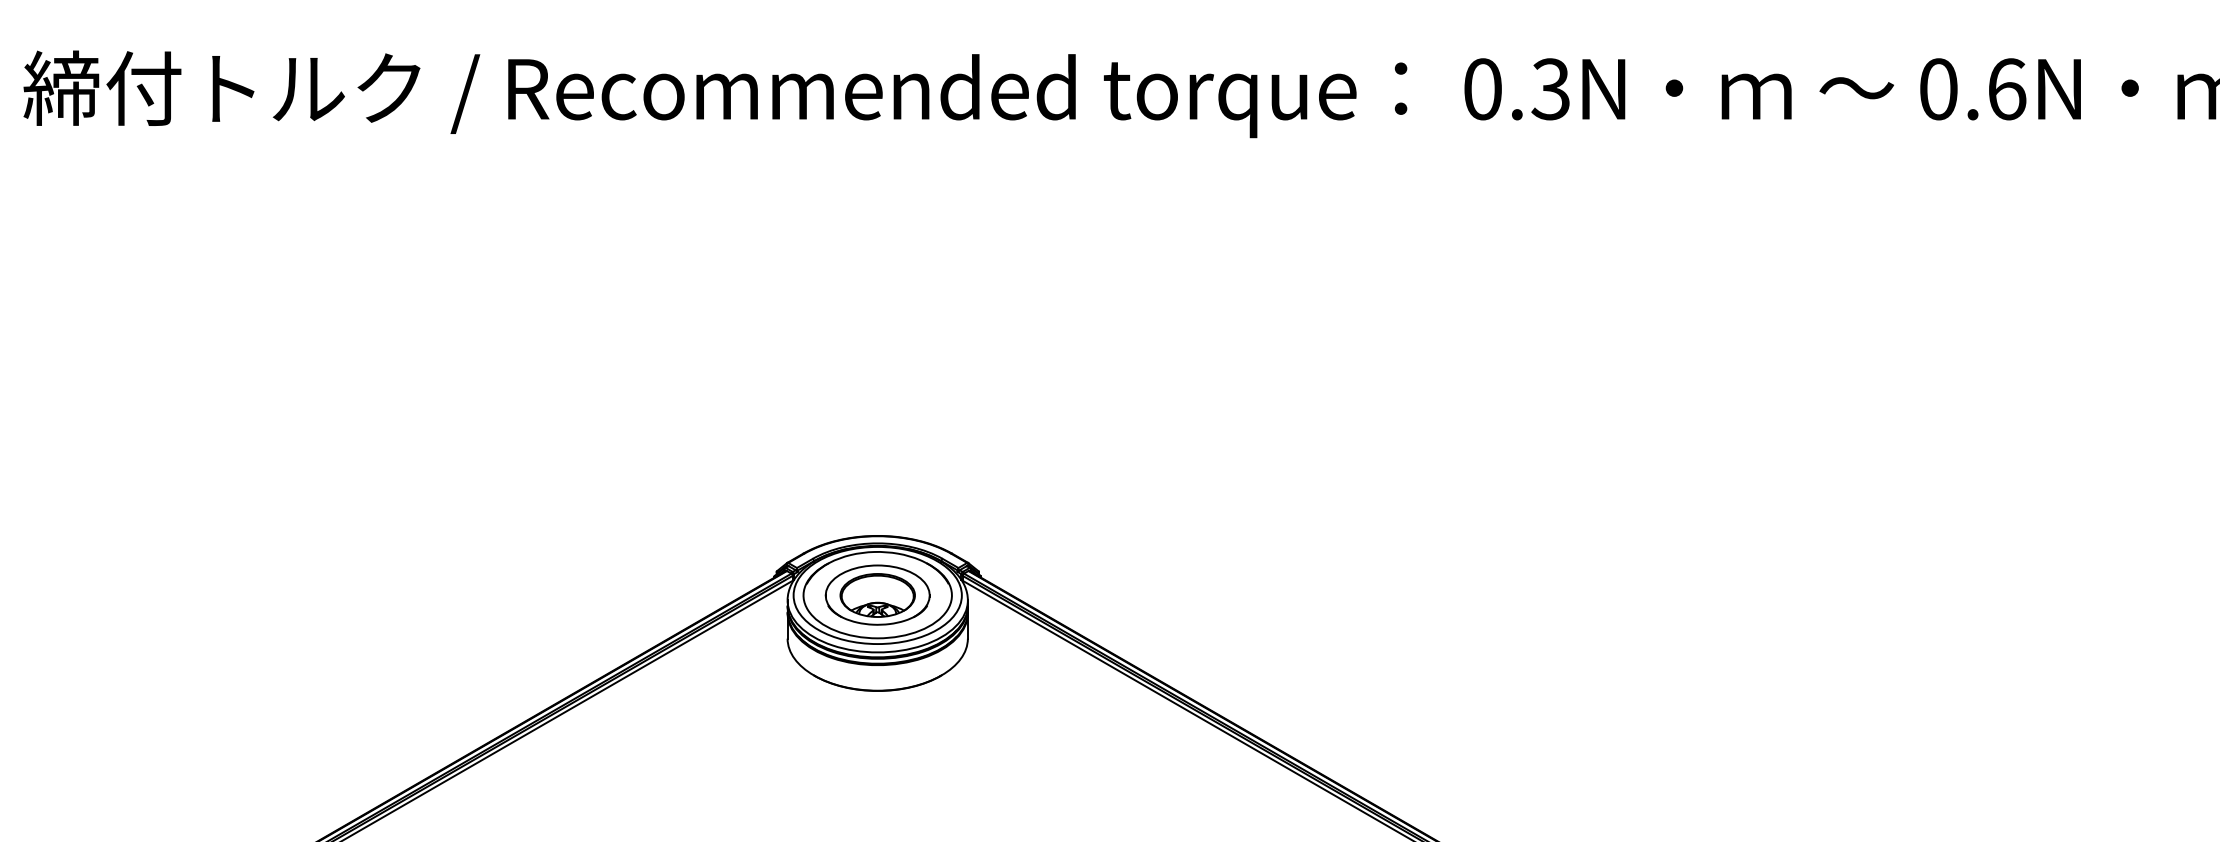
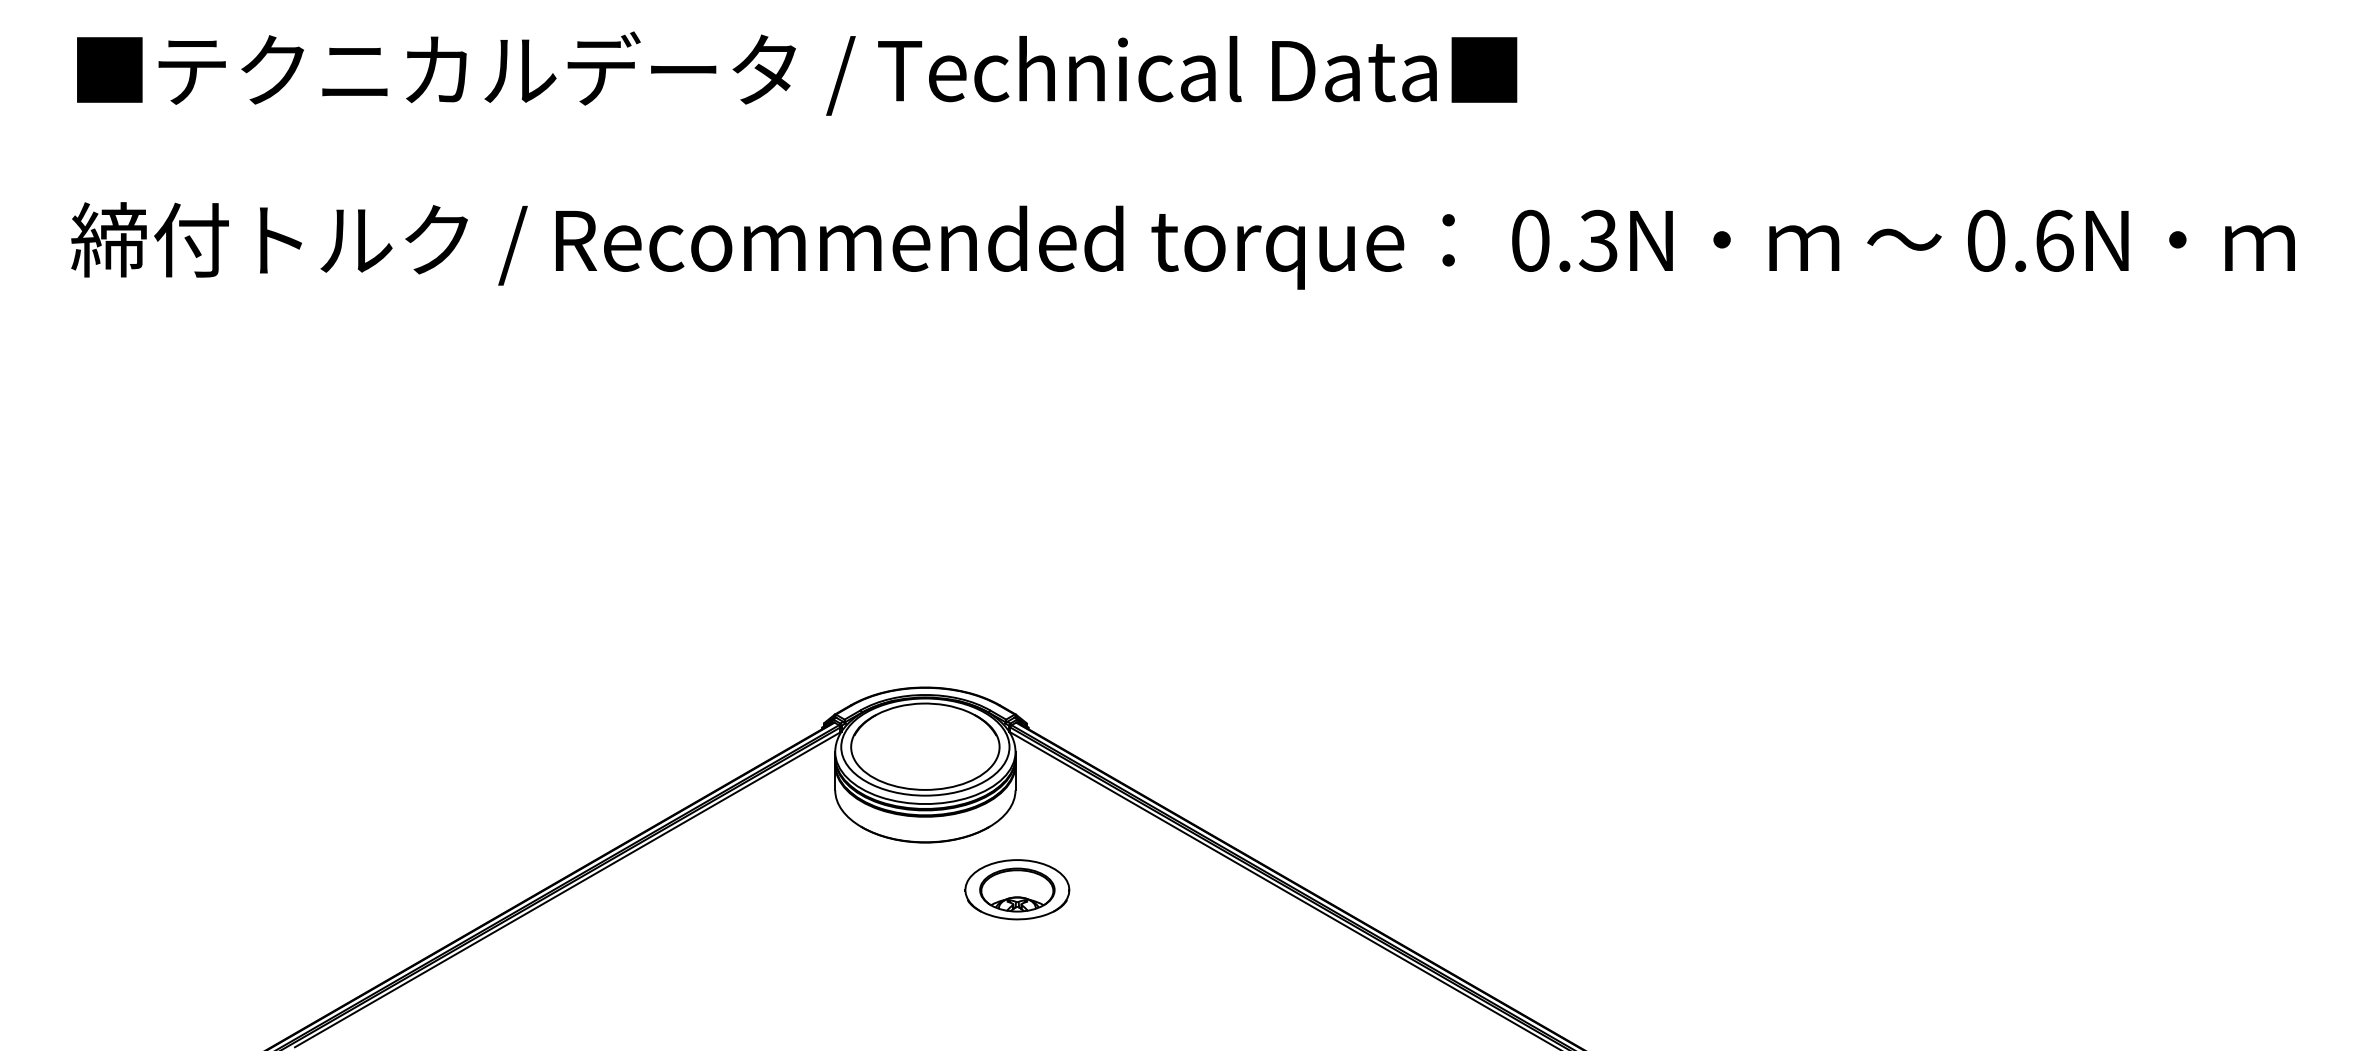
part: (877, 594) -> (1017, 889), moved

